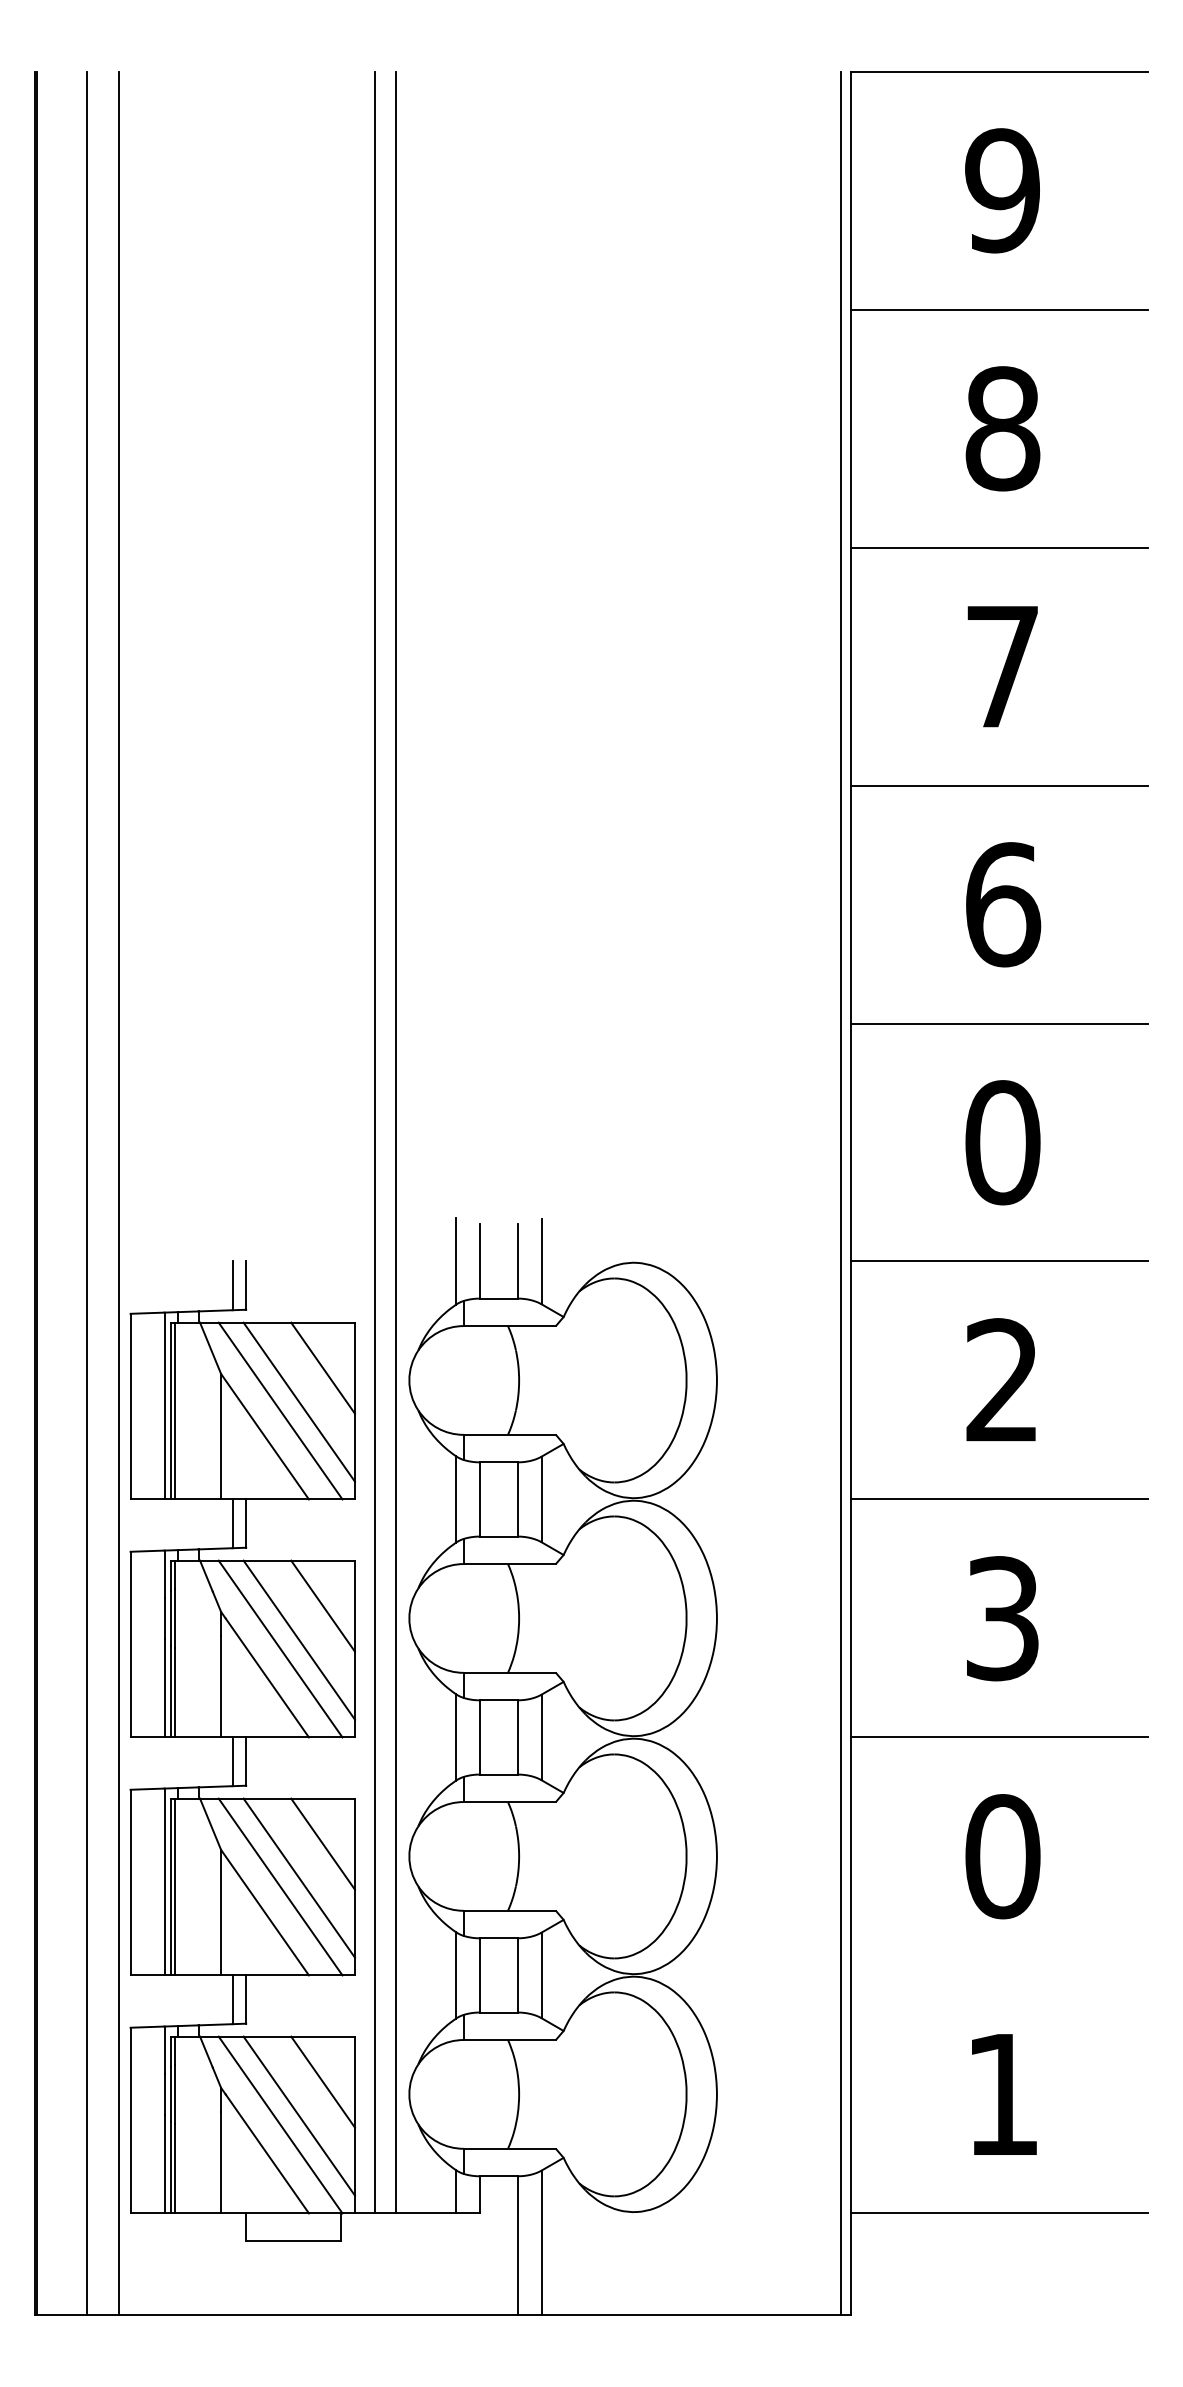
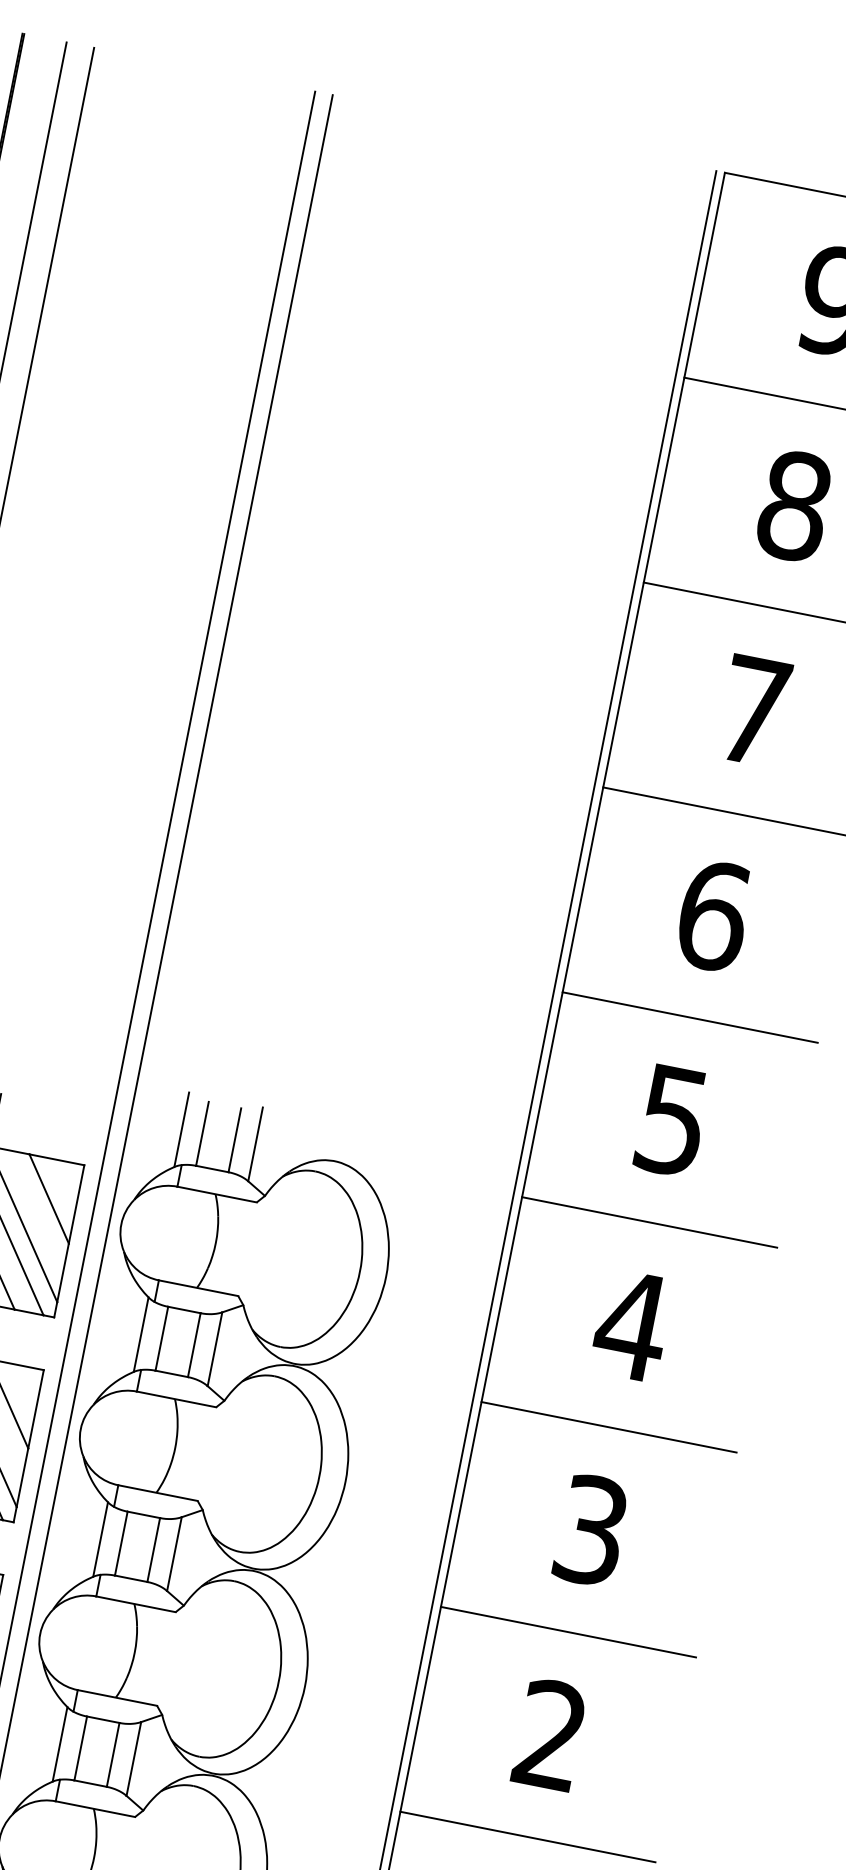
text: (1002, 1142) -> (672, 1120), 0 -> 5
text: (1002, 1379) -> (632, 1324), 2 -> 4
text: (1002, 1856) -> (550, 1735), 0 -> 2
line: (999, 1975) -> (527, 1837), added

